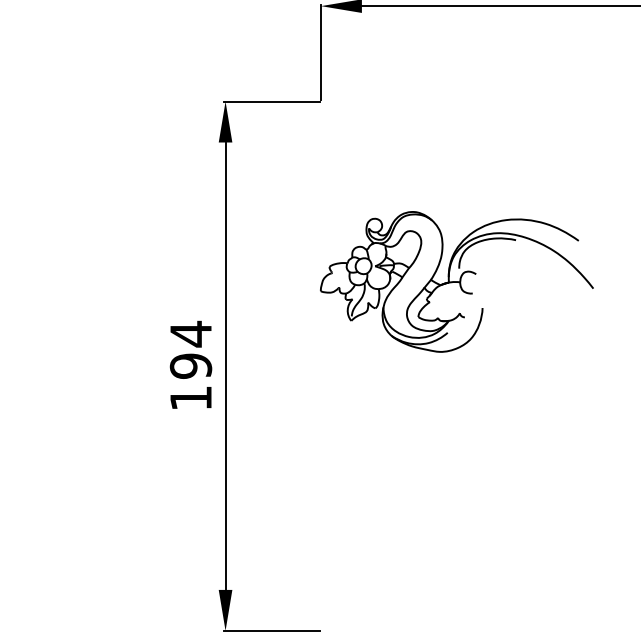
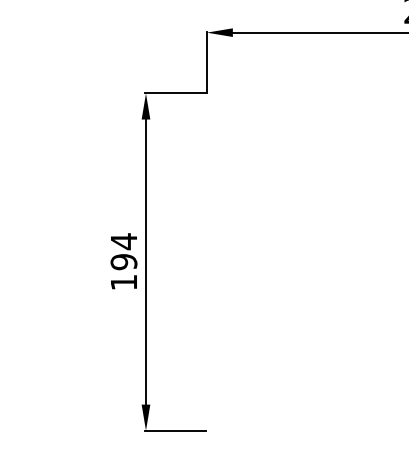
part: (455, 280) -> (292, 207), removed

